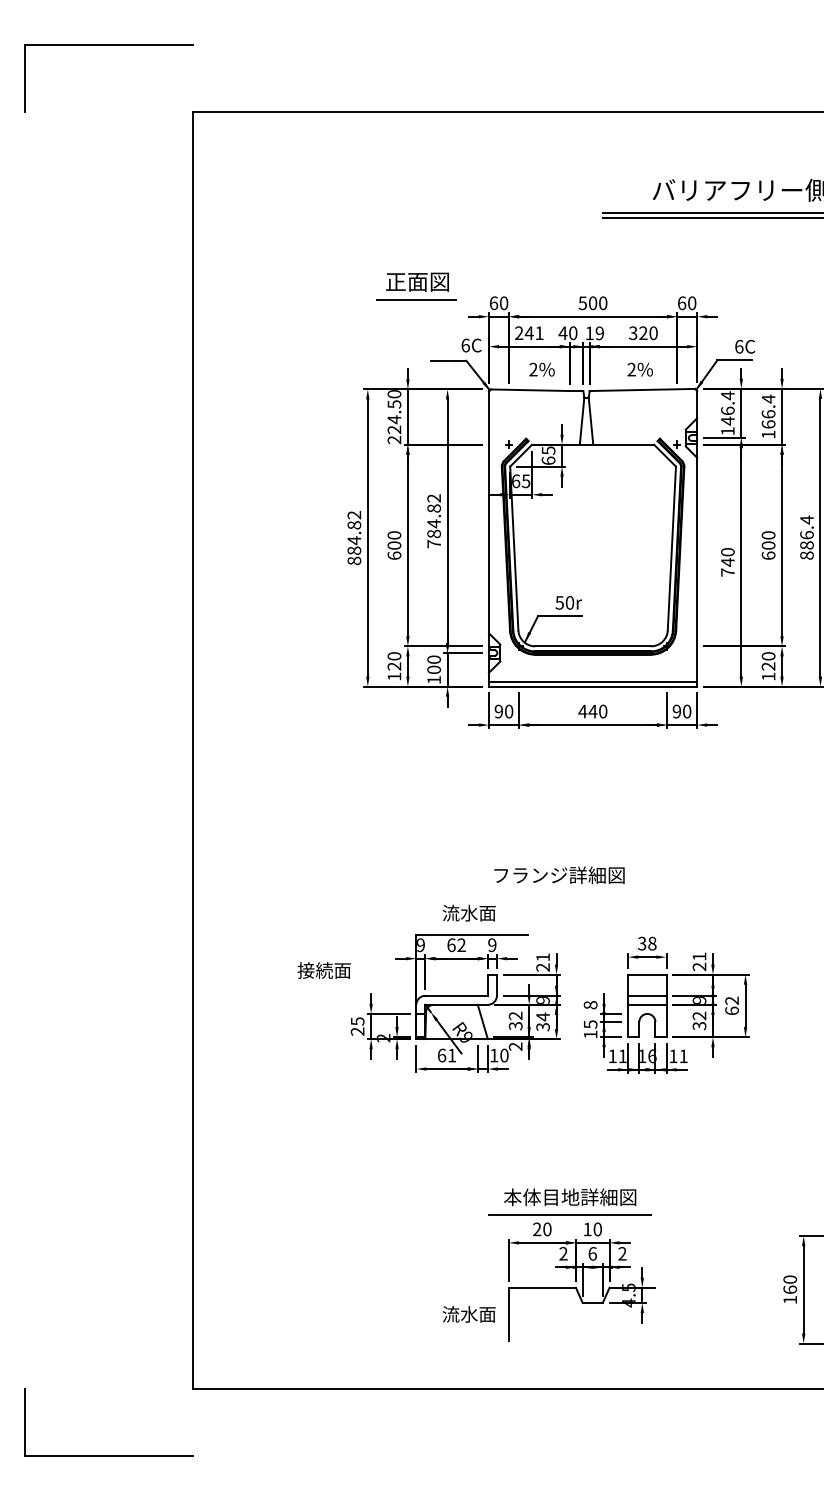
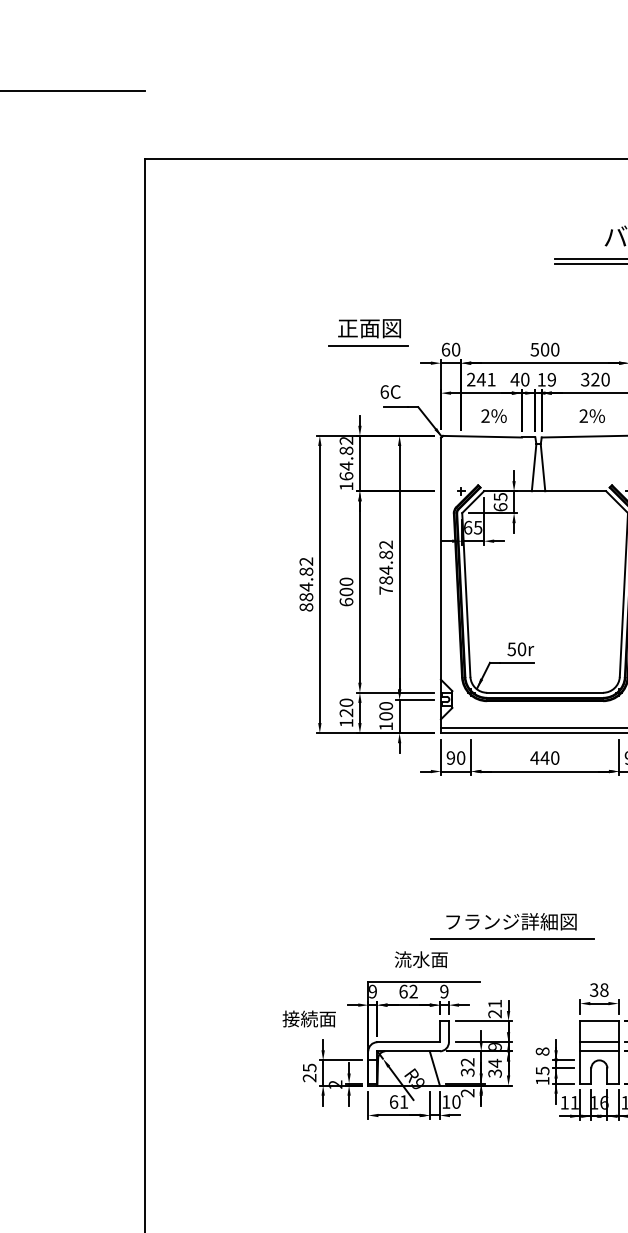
text: (471, 345) -> (390, 391), moved
text: (394, 417) -> (346, 463), 224.50 -> 164.82
line: (559, 892) -> (511, 938), added
text: (323, 970) -> (308, 1018), moved

